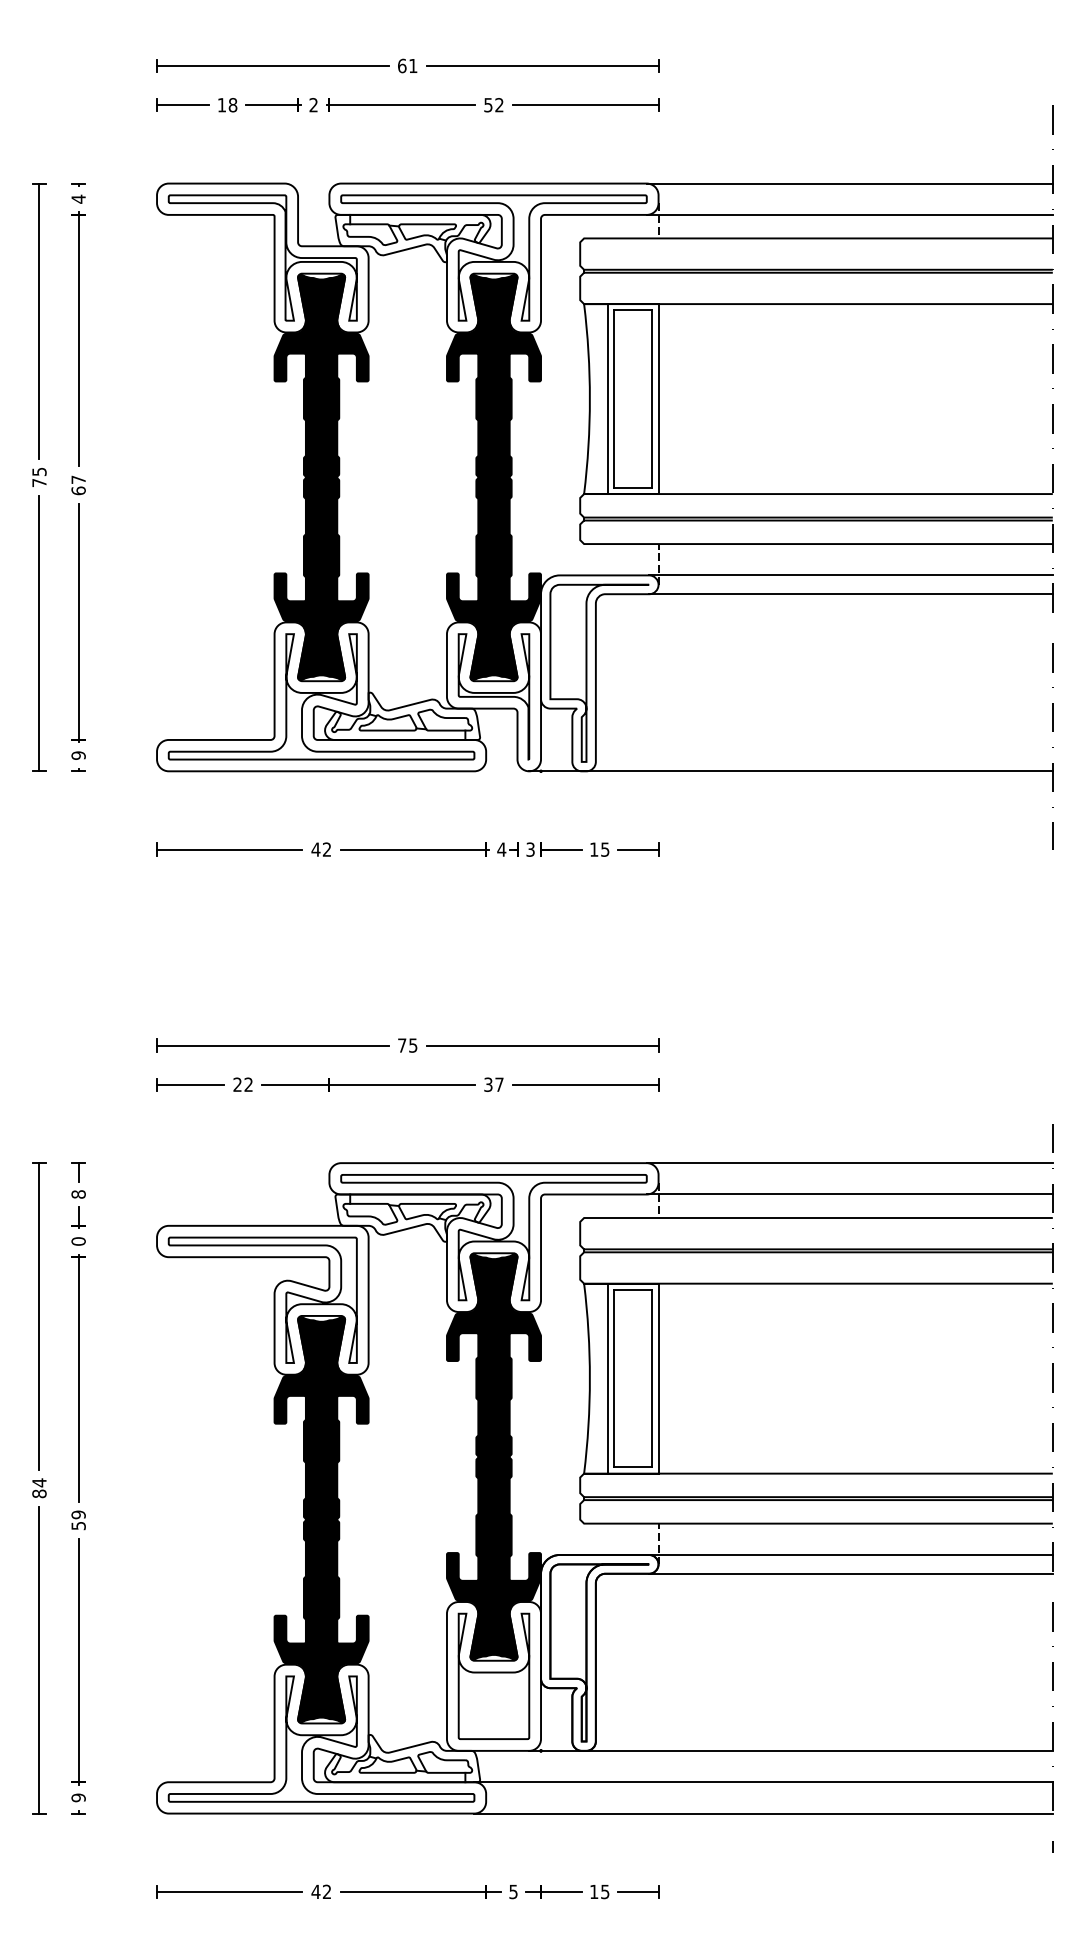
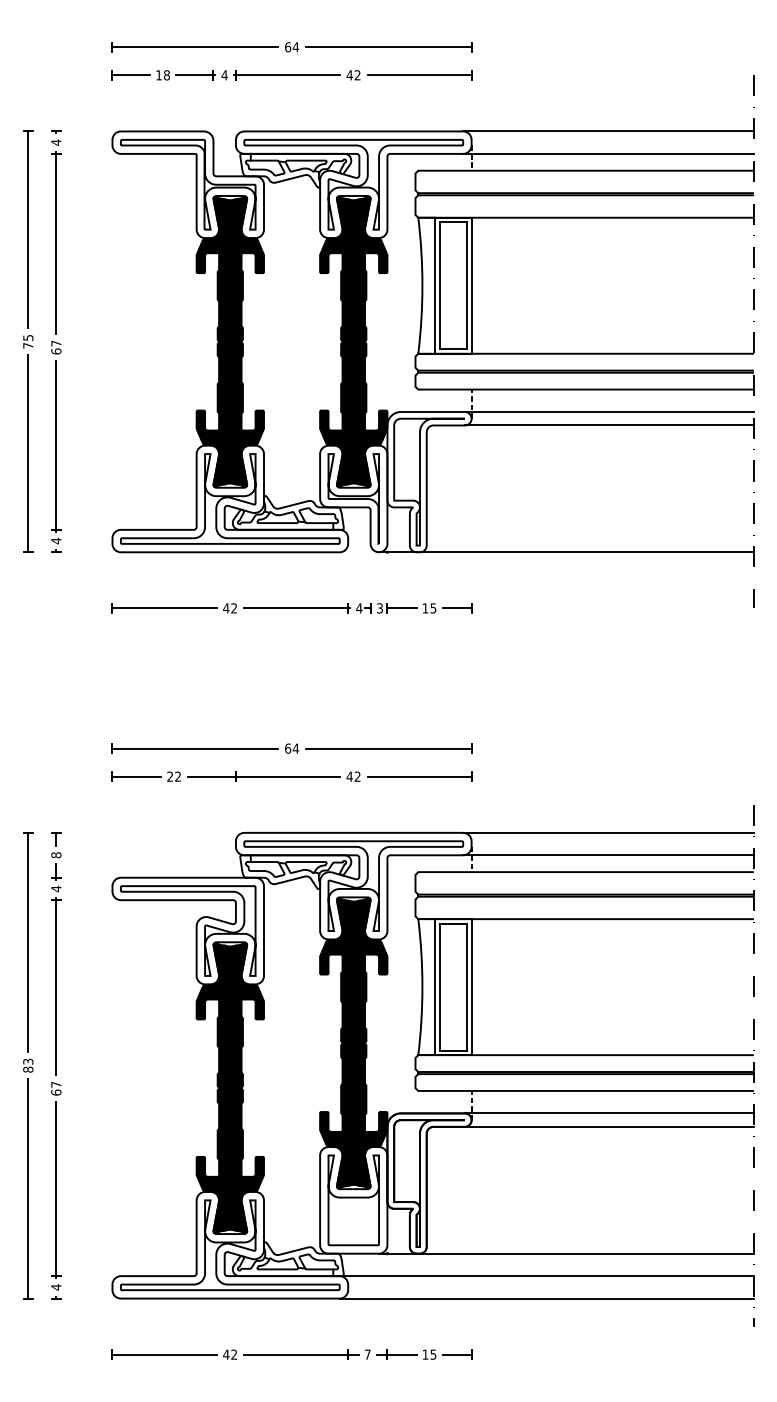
text: (412, 66) -> (295, 47), 61 -> 64
text: (313, 105) -> (224, 75), 2 -> 4
text: (488, 105) -> (349, 75), 52 -> 42
text: (78, 754) -> (56, 540), 9 -> 4
text: (408, 1045) -> (292, 748), 75 -> 64
text: (493, 1084) -> (353, 776), 37 -> 42
text: (78, 1240) -> (56, 888), 0 -> 4
text: (39, 1482) -> (28, 1061), 84 -> 83
text: (78, 1520) -> (56, 1088), 59 -> 67
text: (78, 1798) -> (56, 1287), 9 -> 4
text: (513, 1891) -> (367, 1354), 5 -> 7

